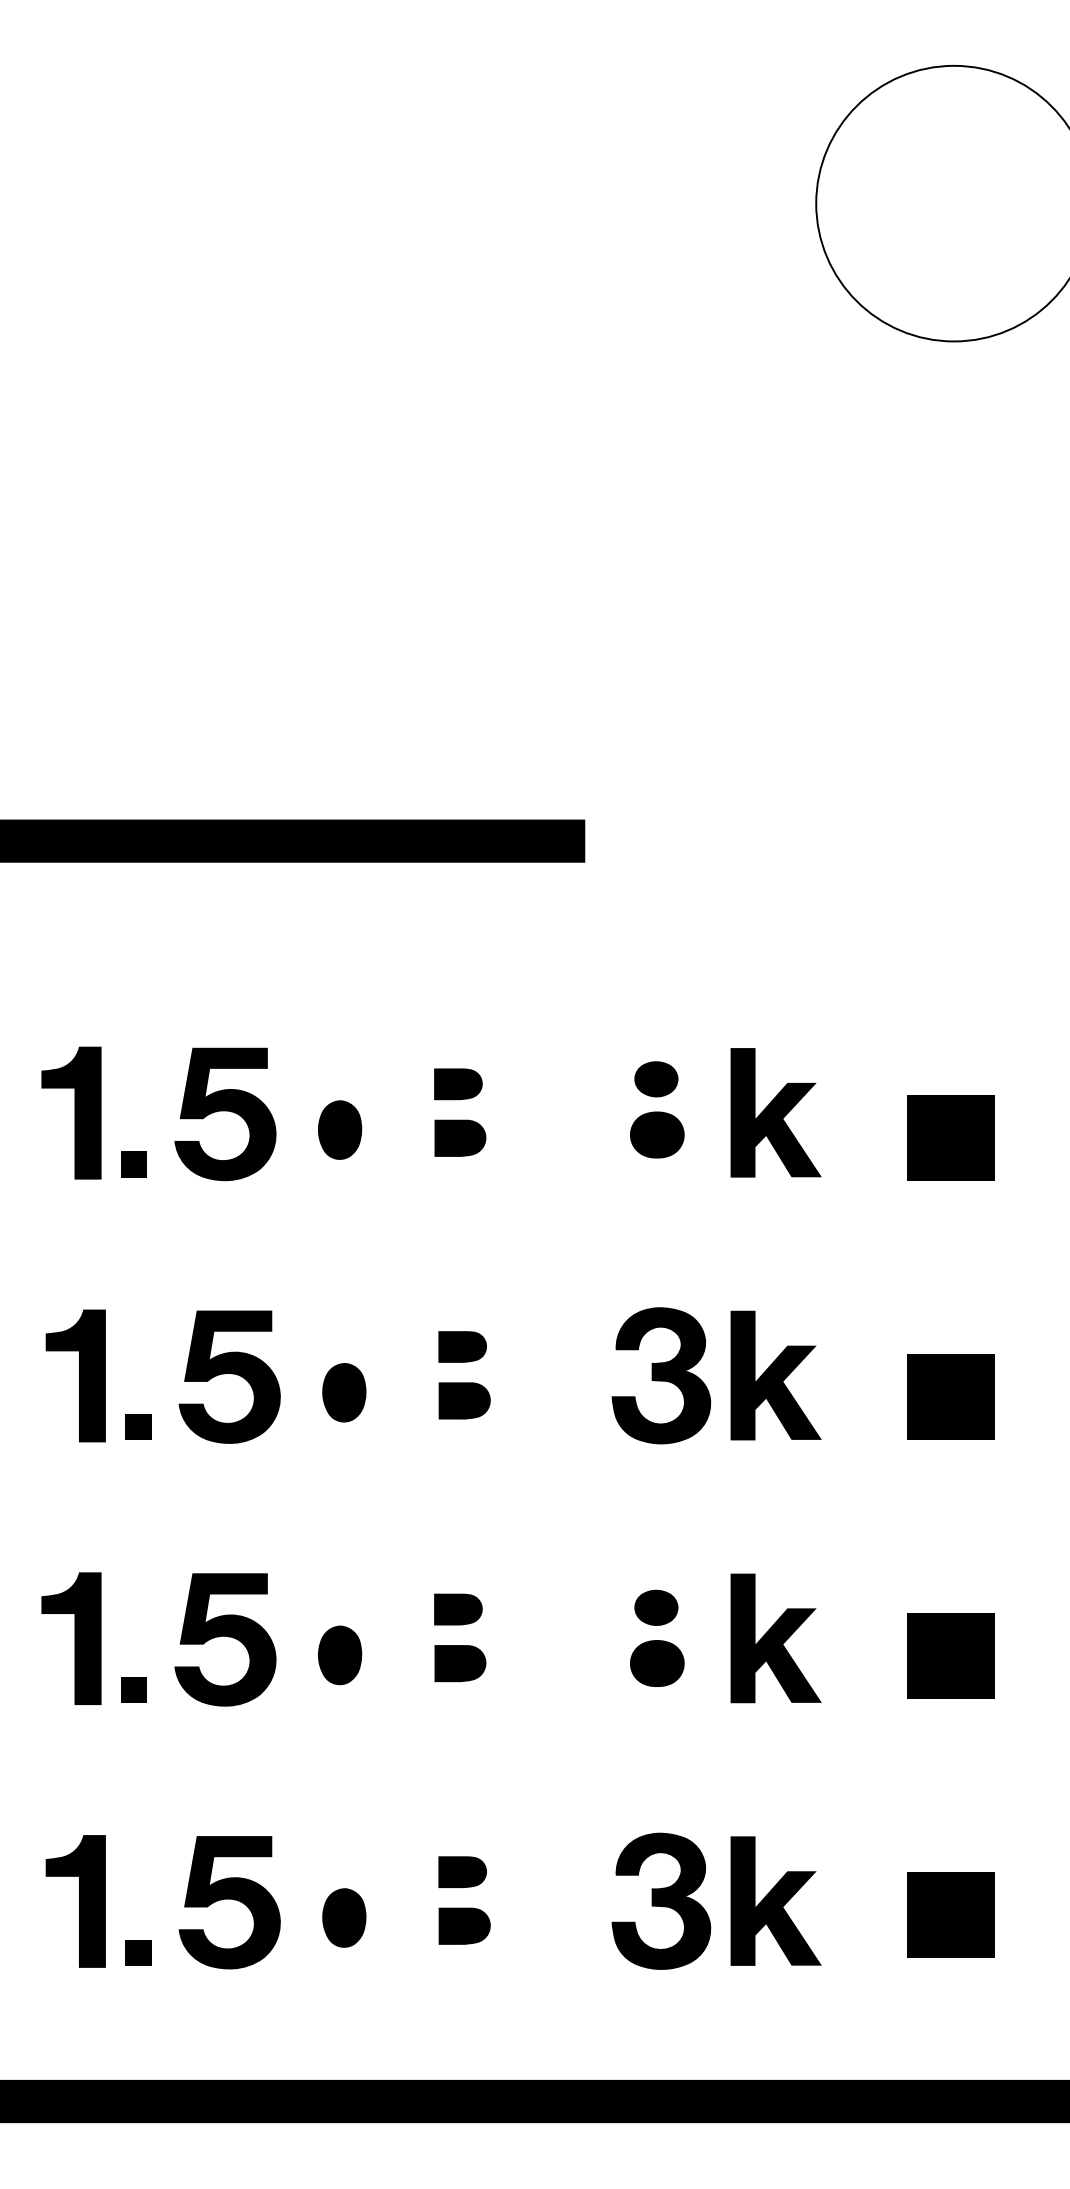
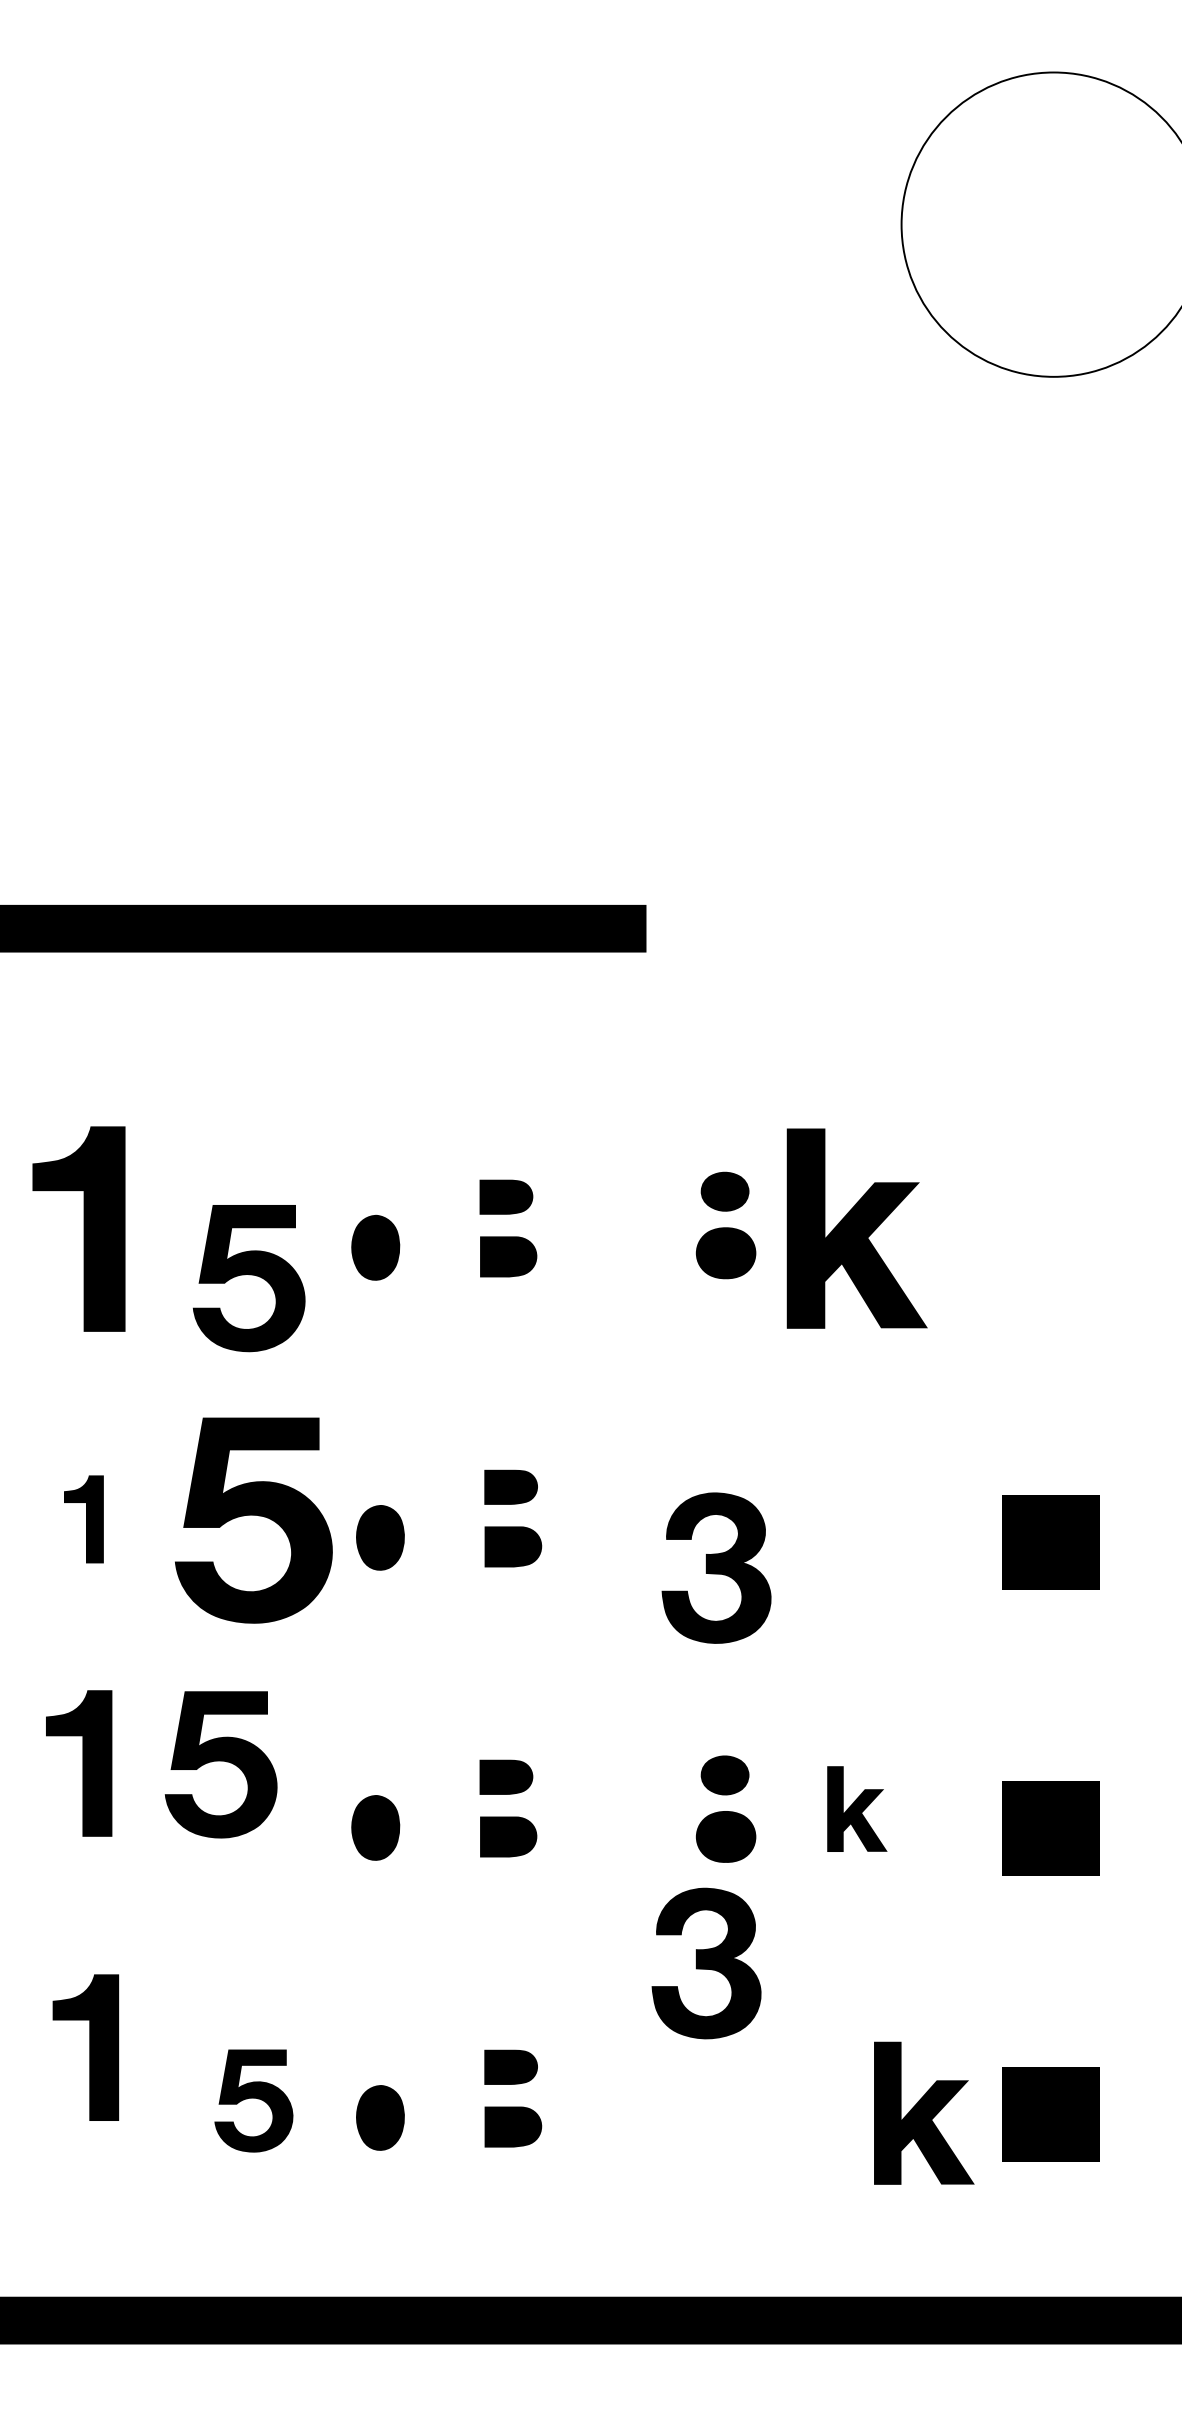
part: (71, 1112) -> (79, 1228), size x1.4
part: (776, 1112) -> (857, 1228), size x1.4
part: (224, 1114) -> (248, 1278), moved
fill: (951, 1137) -> (1050, 1256), removed
fill: (133, 1164) -> (147, 1285), removed
part: (661, 1375) -> (716, 1567), moved
fill: (776, 1375) -> (857, 1518), removed
part: (75, 1376) -> (83, 1519), size x0.6
part: (229, 1377) -> (253, 1520), size x1.4
fill: (137, 1426) -> (152, 1575), removed
part: (776, 1637) -> (857, 1808), size x0.6
part: (71, 1638) -> (79, 1763), moved
part: (224, 1639) -> (220, 1764), moved
fill: (133, 1689) -> (147, 1865), removed
part: (776, 1900) -> (924, 2112), moved
part: (75, 1901) -> (85, 2047), moved
part: (661, 1901) -> (706, 1963), moved
part: (229, 1902) -> (253, 2100), size x0.7
fill: (137, 1952) -> (152, 2155), removed

